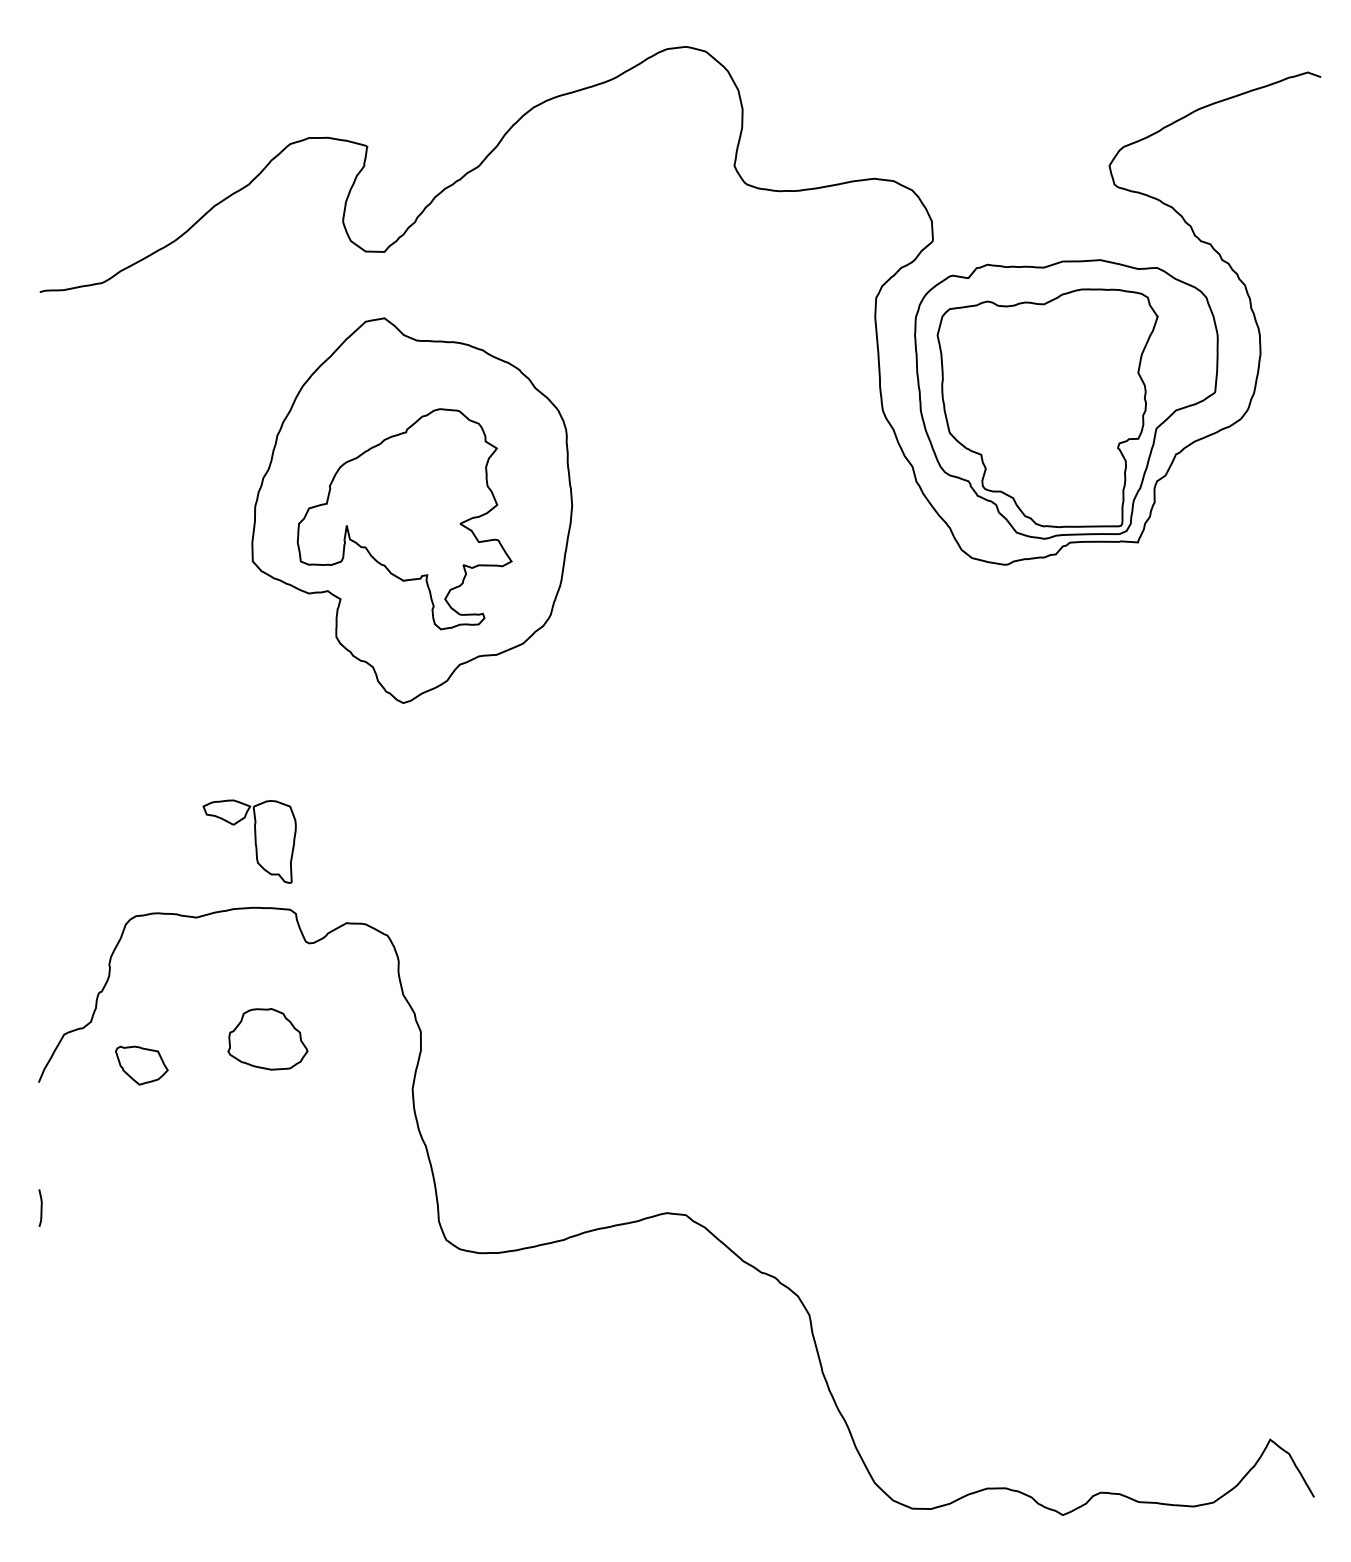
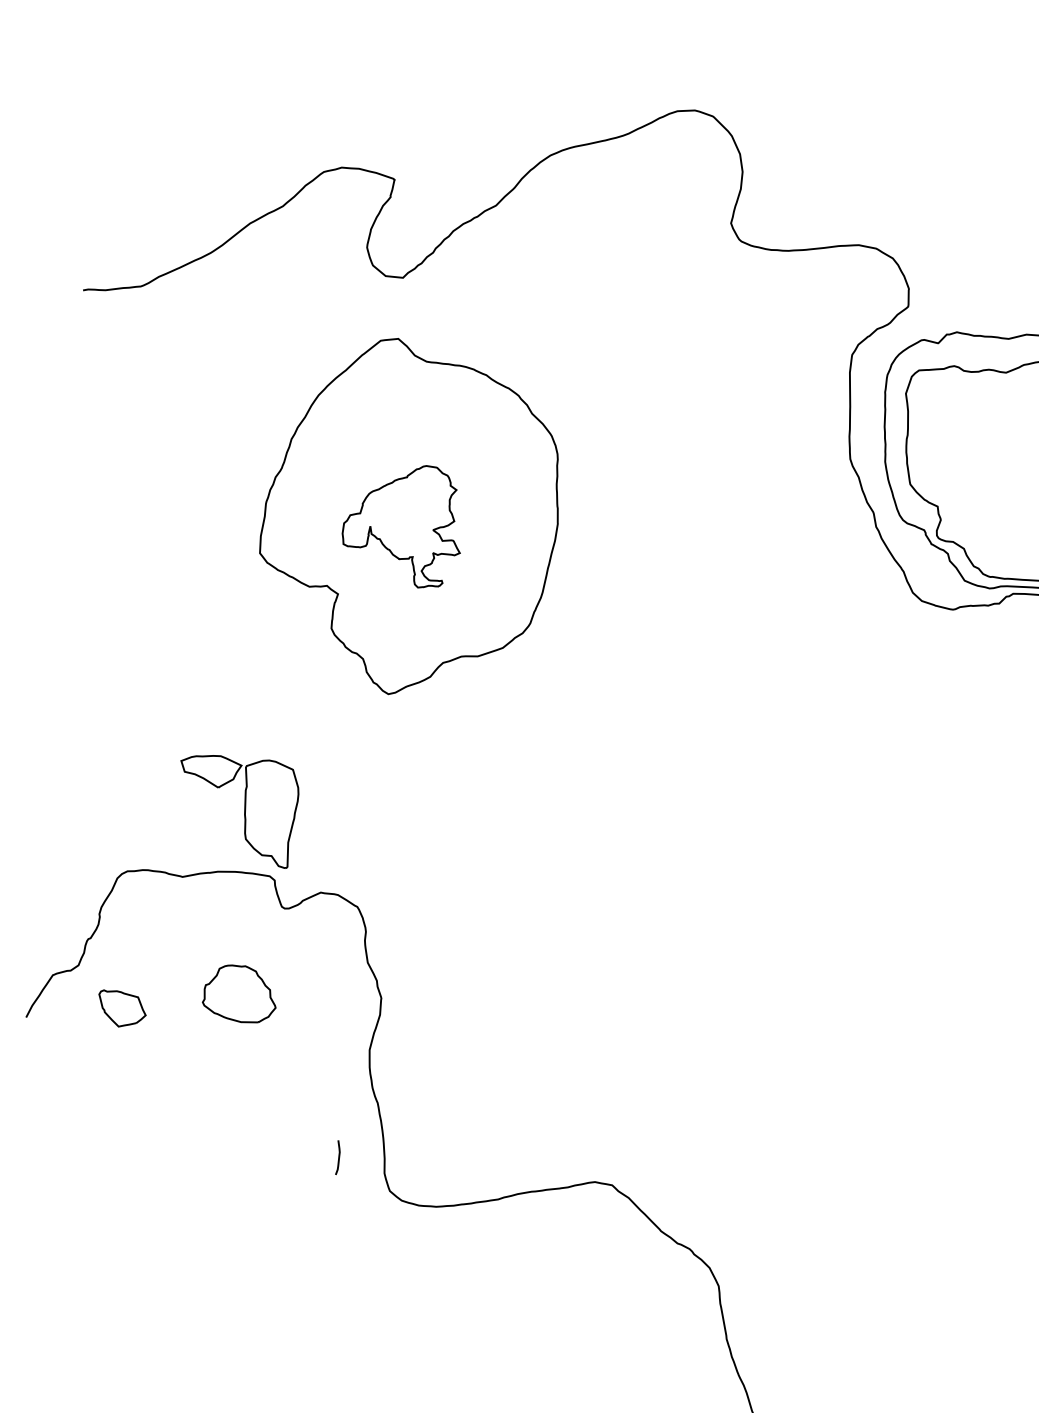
part: (404, 519) -> (402, 525), size x0.6
part: (249, 841) -> (237, 810), size x1.4
curve: (40, 1207) -> (338, 1157), moved

